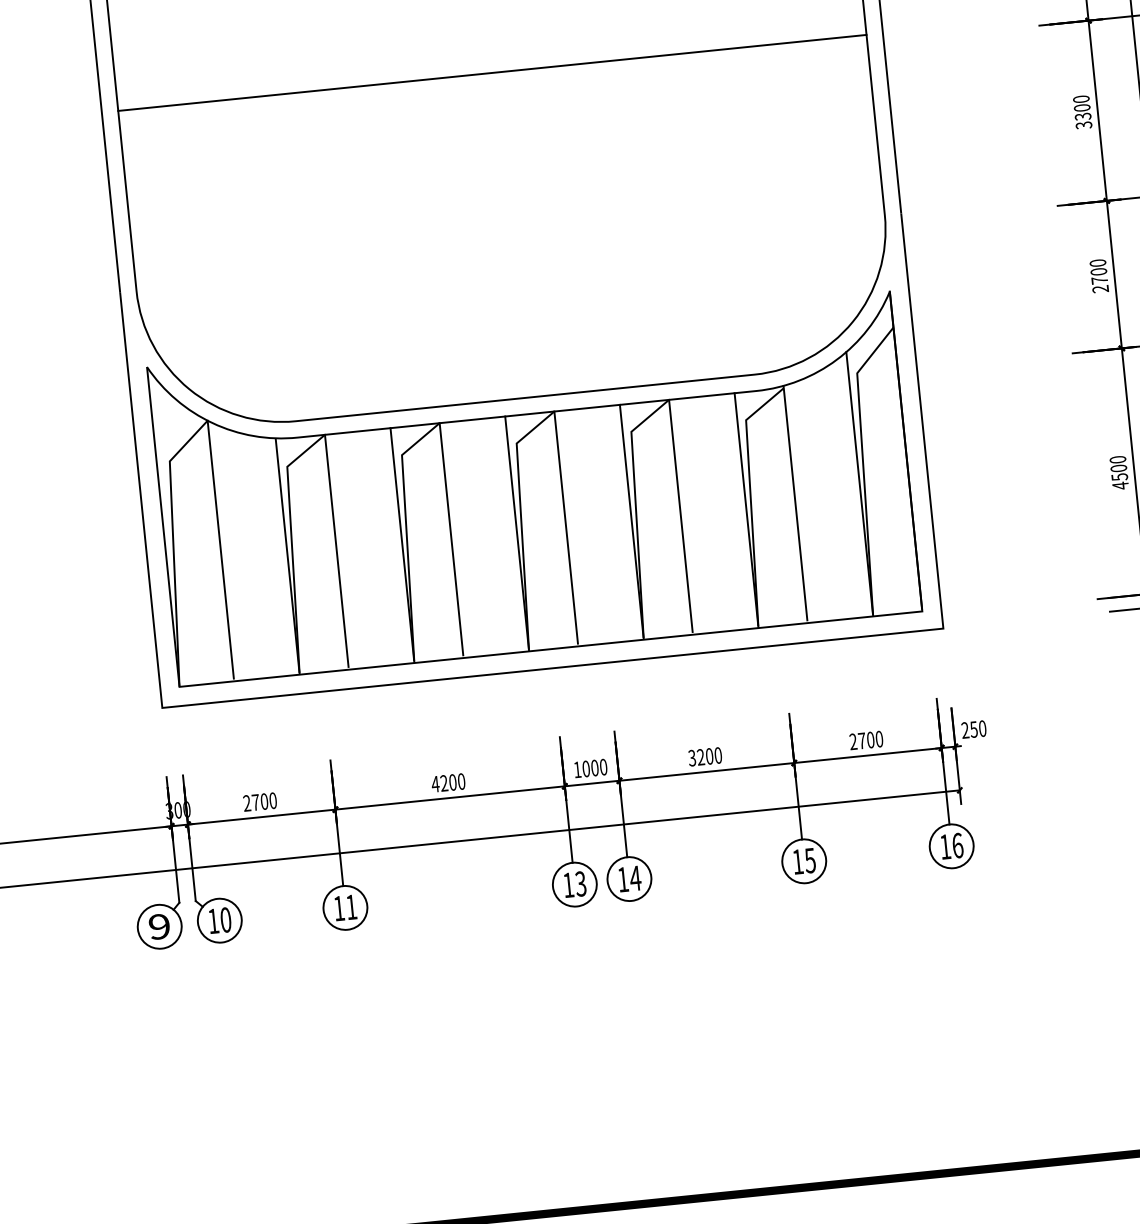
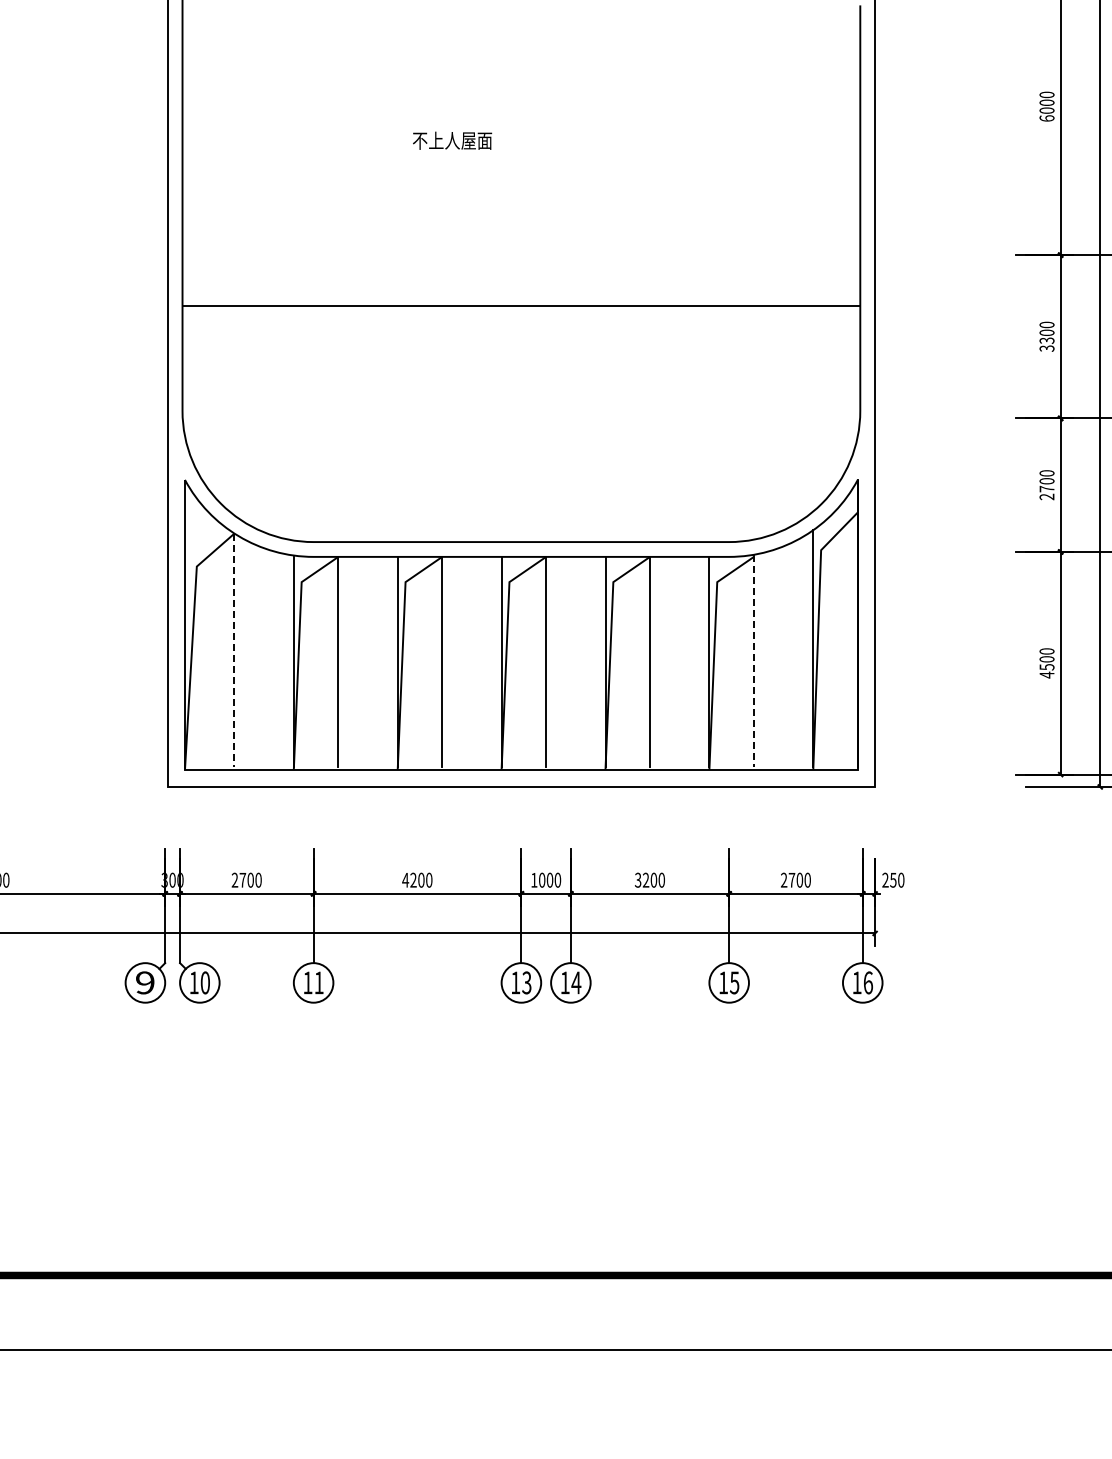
line: (492, 72) -> (521, 305), moved
line: (795, 503) -> (753, 661), solid -> dashed
line: (220, 549) -> (234, 650), solid -> dashed

